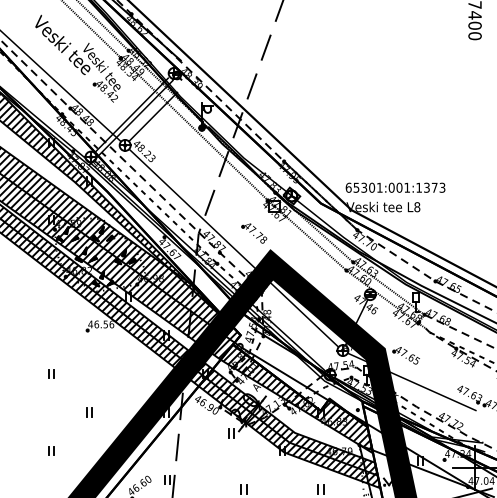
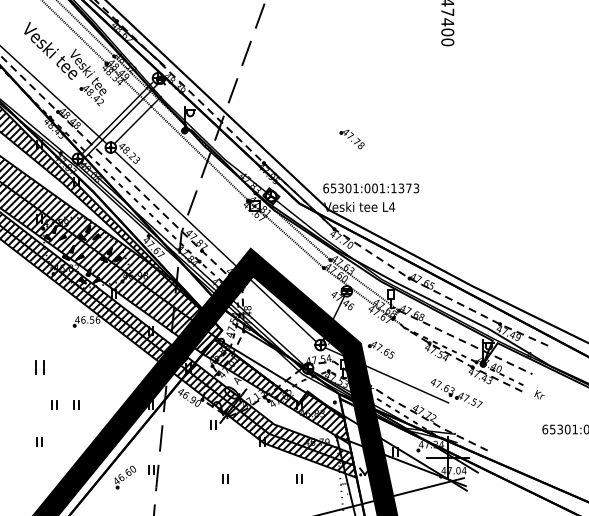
text: (416, 206) -> (391, 206), L8 -> L4
part: (253, 233) -> (351, 139), moved
part: (51, 373) -> (39, 367), size x1.6
part: (66, 412) -> (54, 404), added

